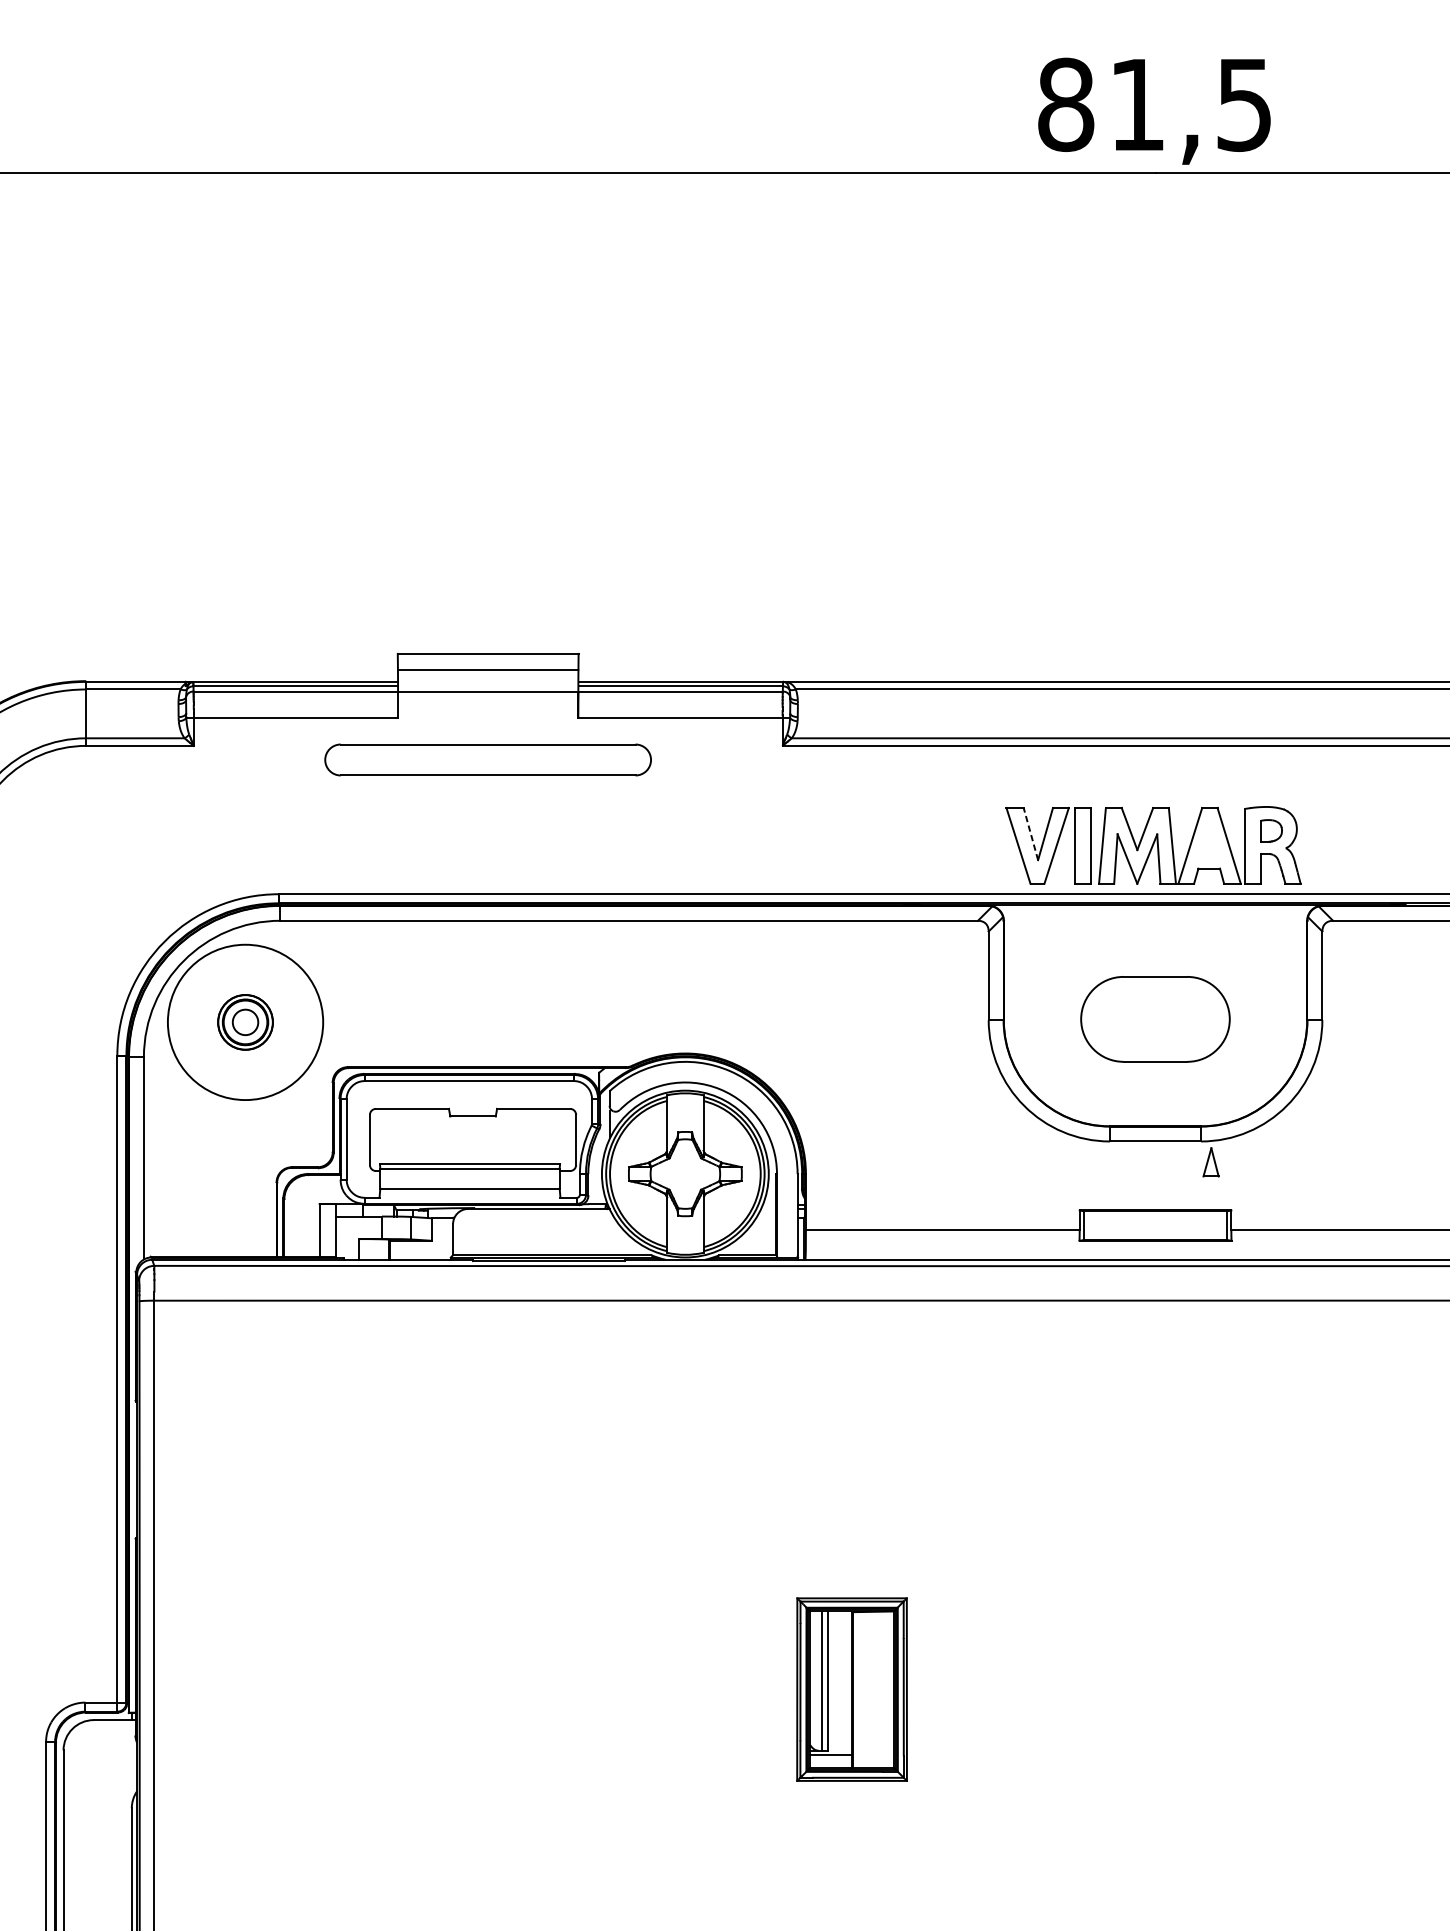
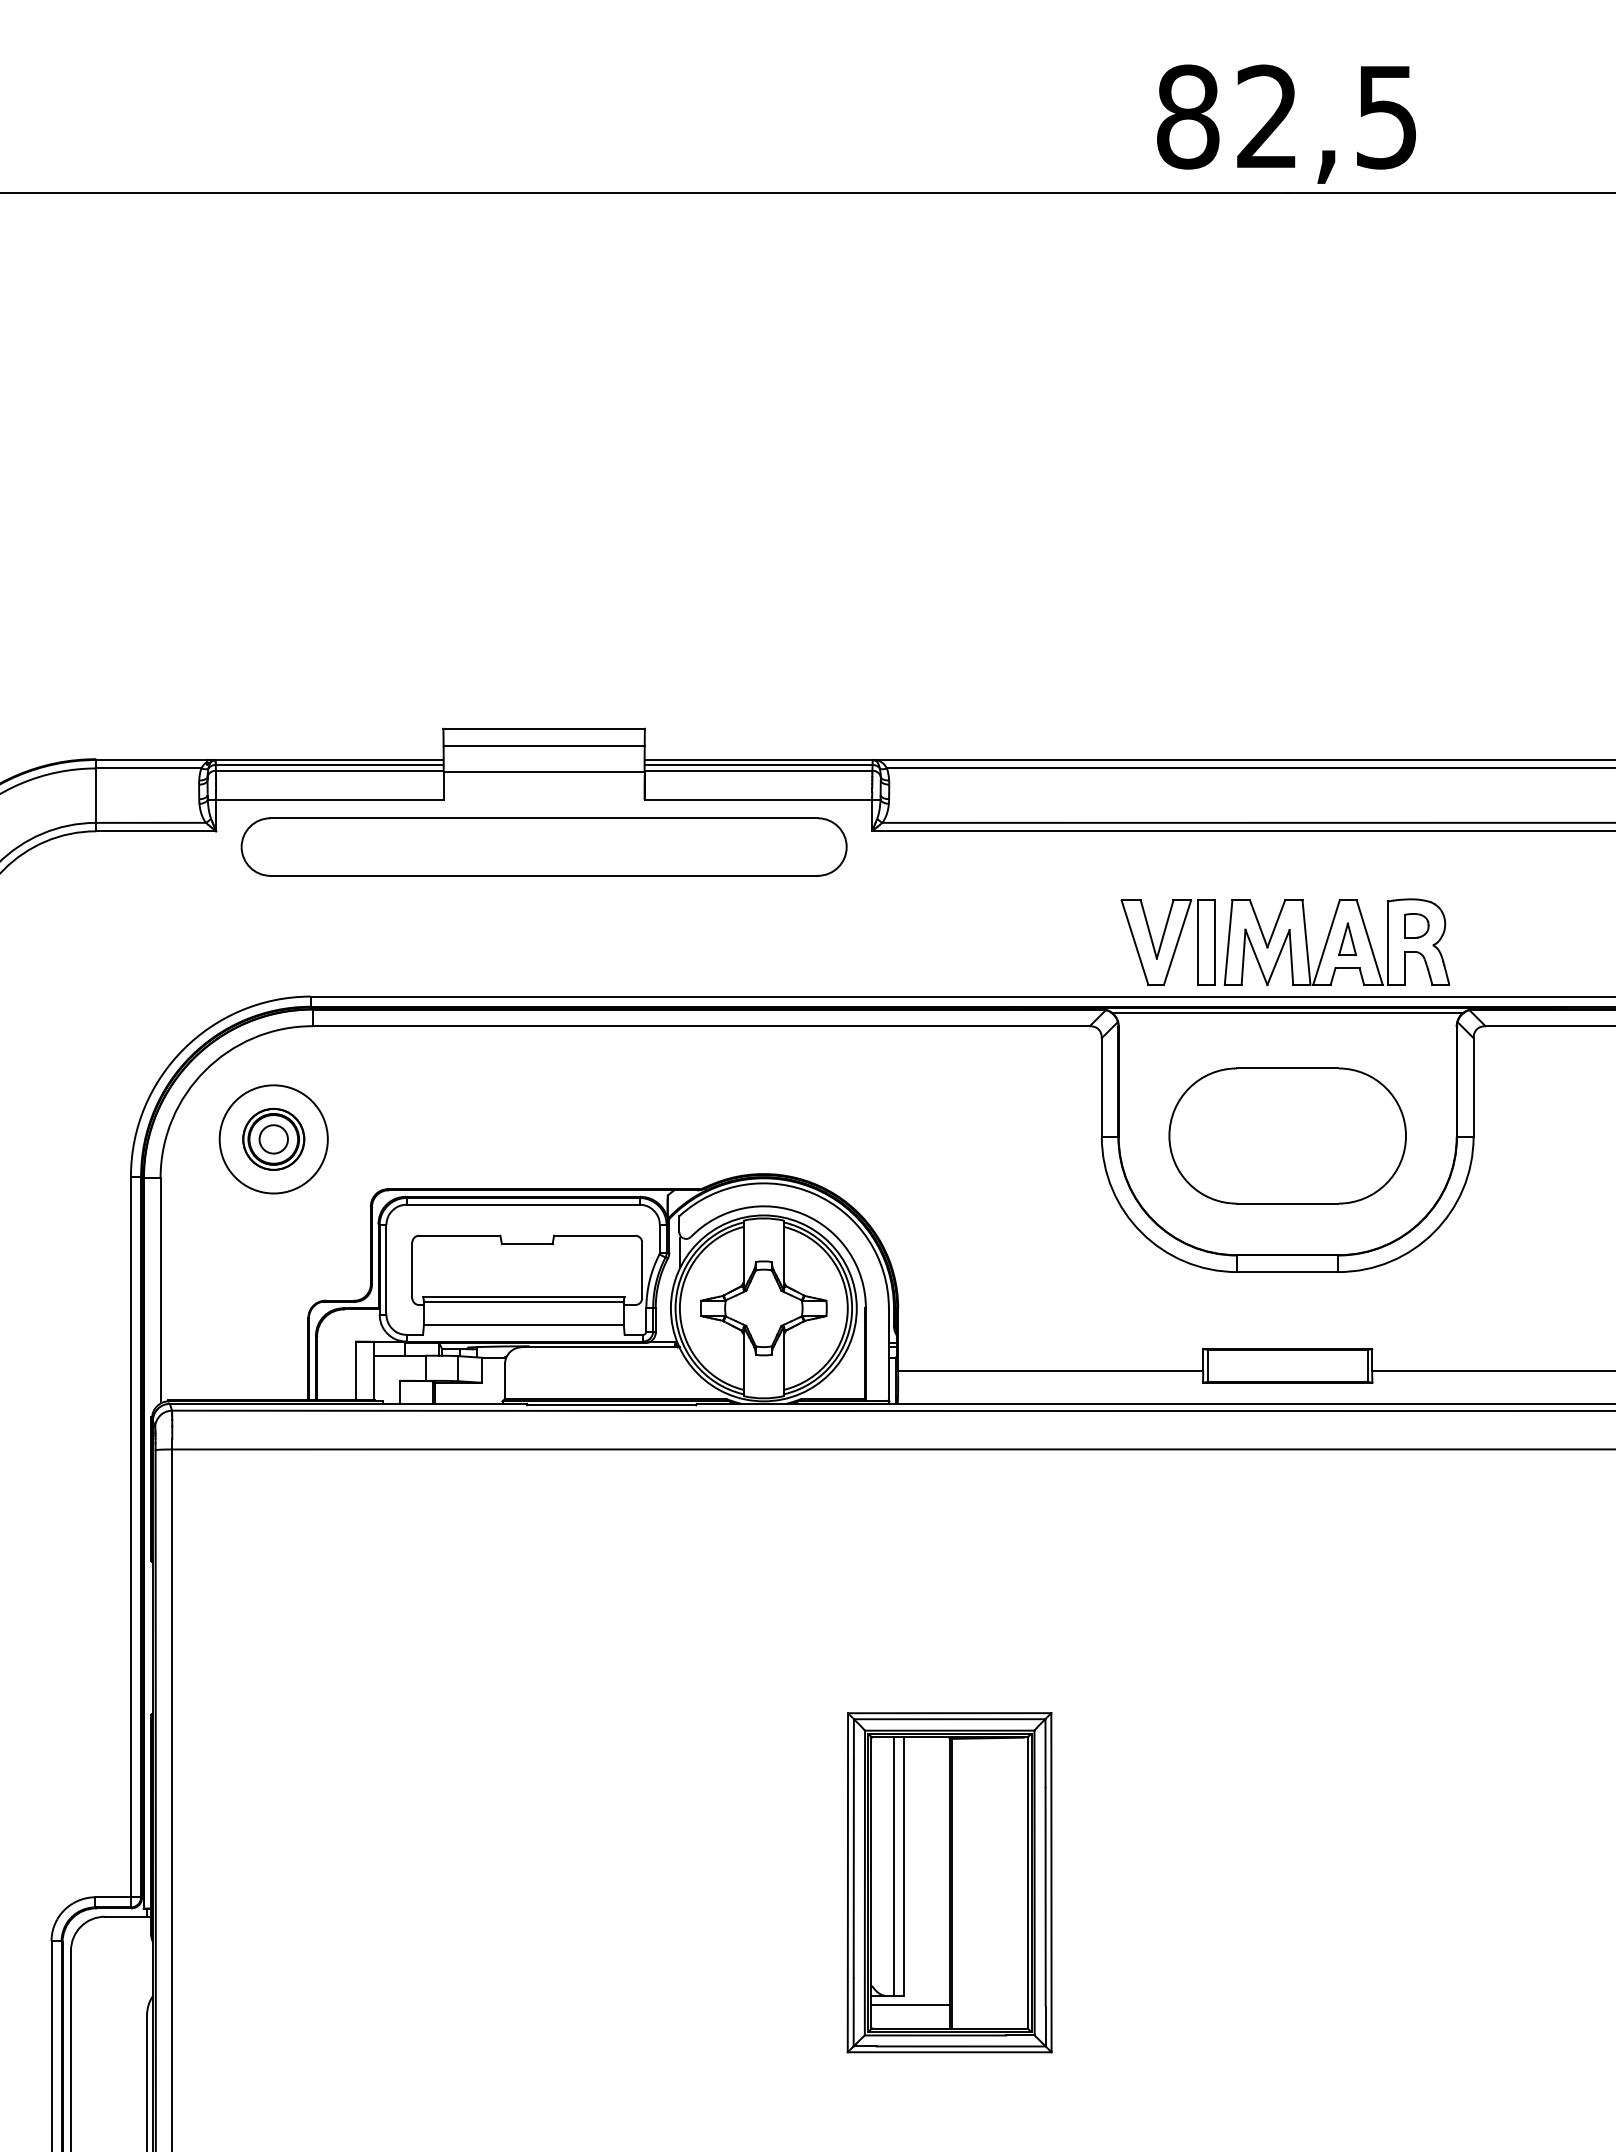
text: (1136, 103) -> (1266, 115), 81,5 -> 82,5
part: (487, 759) -> (543, 846), size x1.67
line: (1030, 834) -> (1148, 929), dashed -> solid
line: (1155, 908) -> (1287, 1012), added
part: (1155, 1018) -> (1287, 1135), size x1.43
circle: (245, 1022) -> (273, 1139), size x0.62
part: (1210, 1161) -> (1347, 938), moved
part: (851, 1689) -> (949, 1882), size x1.67

